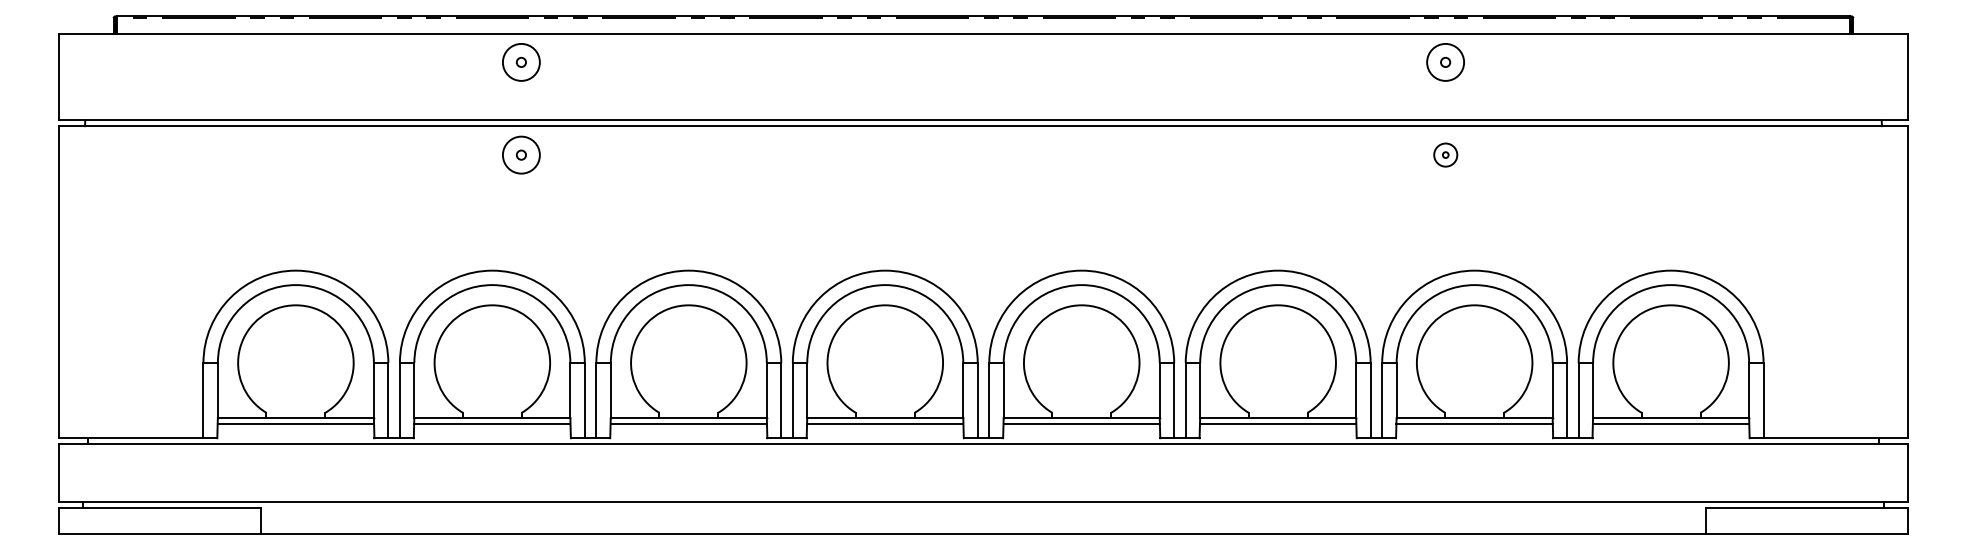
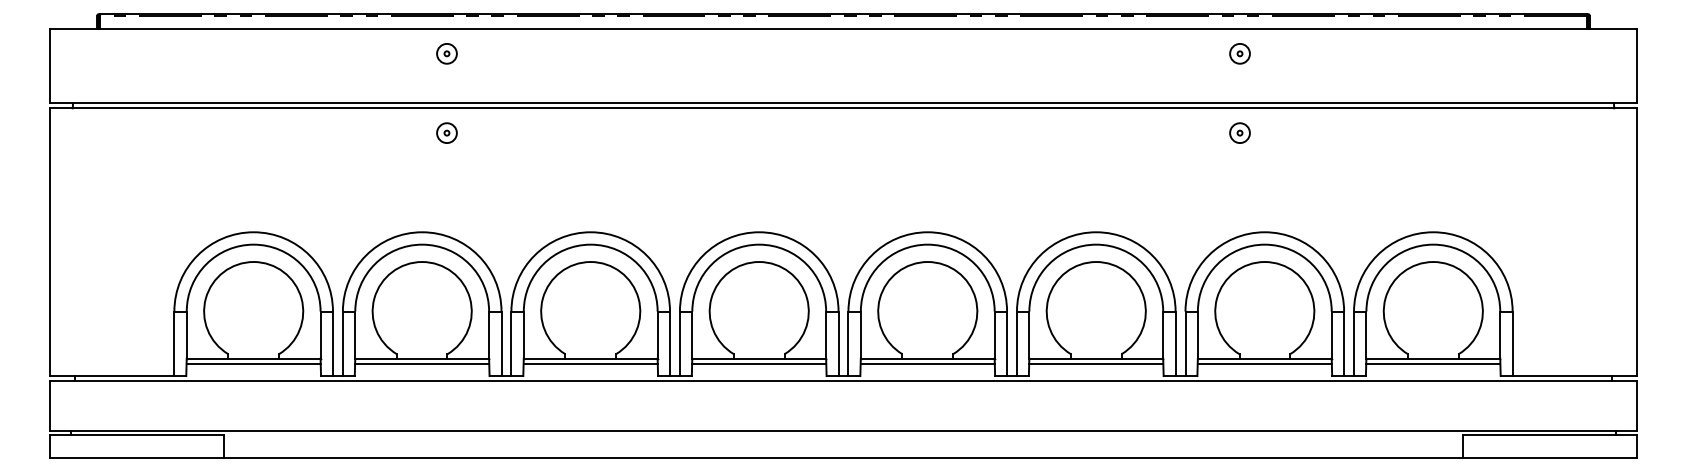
part: (520, 62) -> (446, 53), size x0.62
part: (1445, 62) -> (1239, 53), size x0.62
part: (520, 154) -> (446, 132), size x0.62

